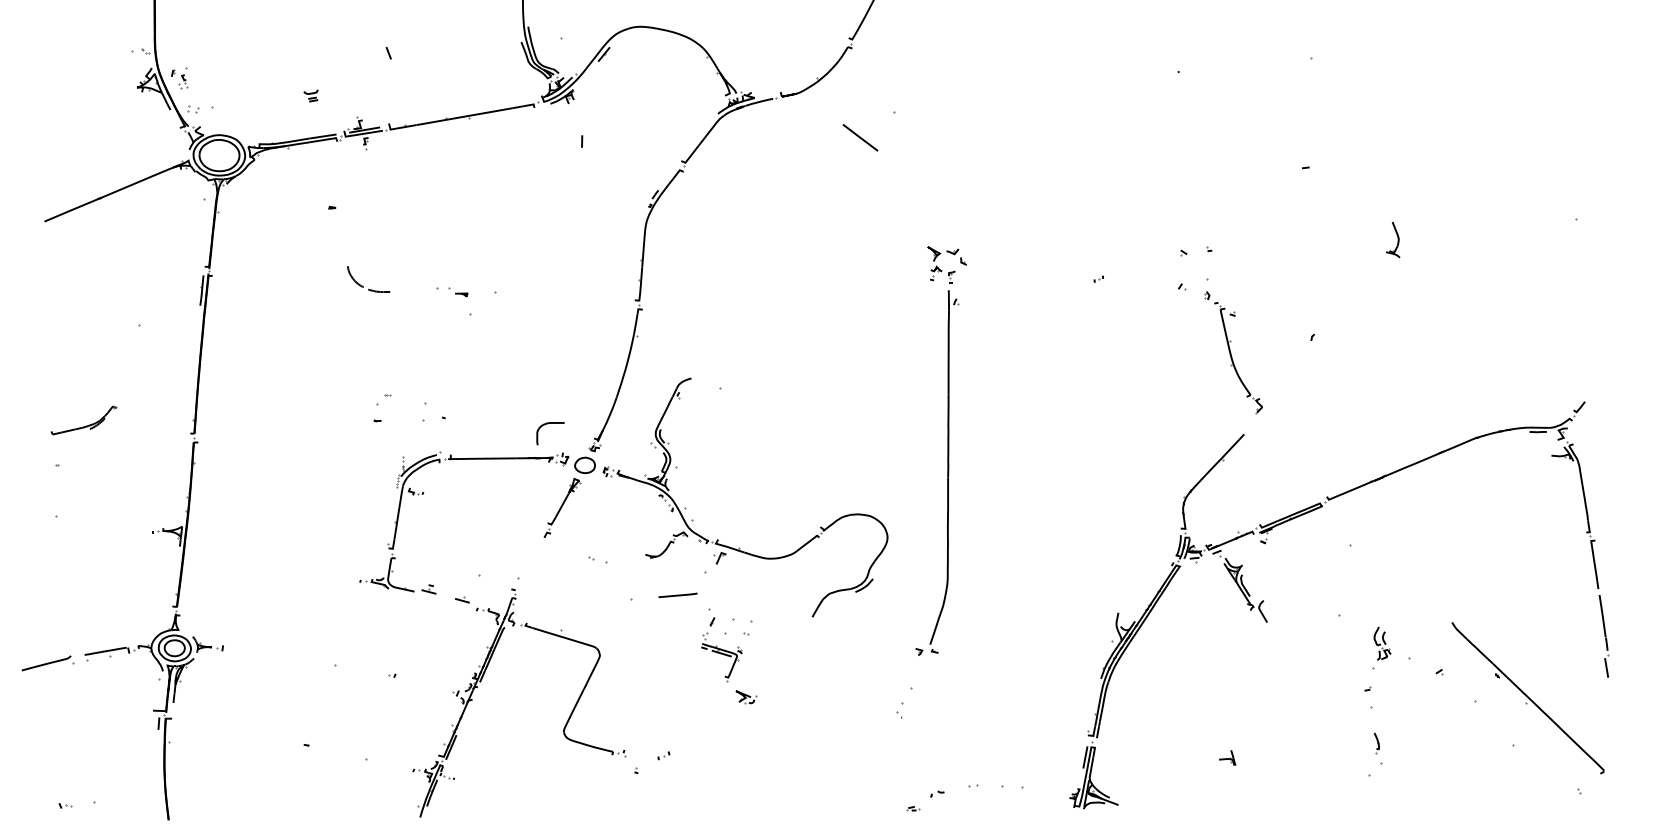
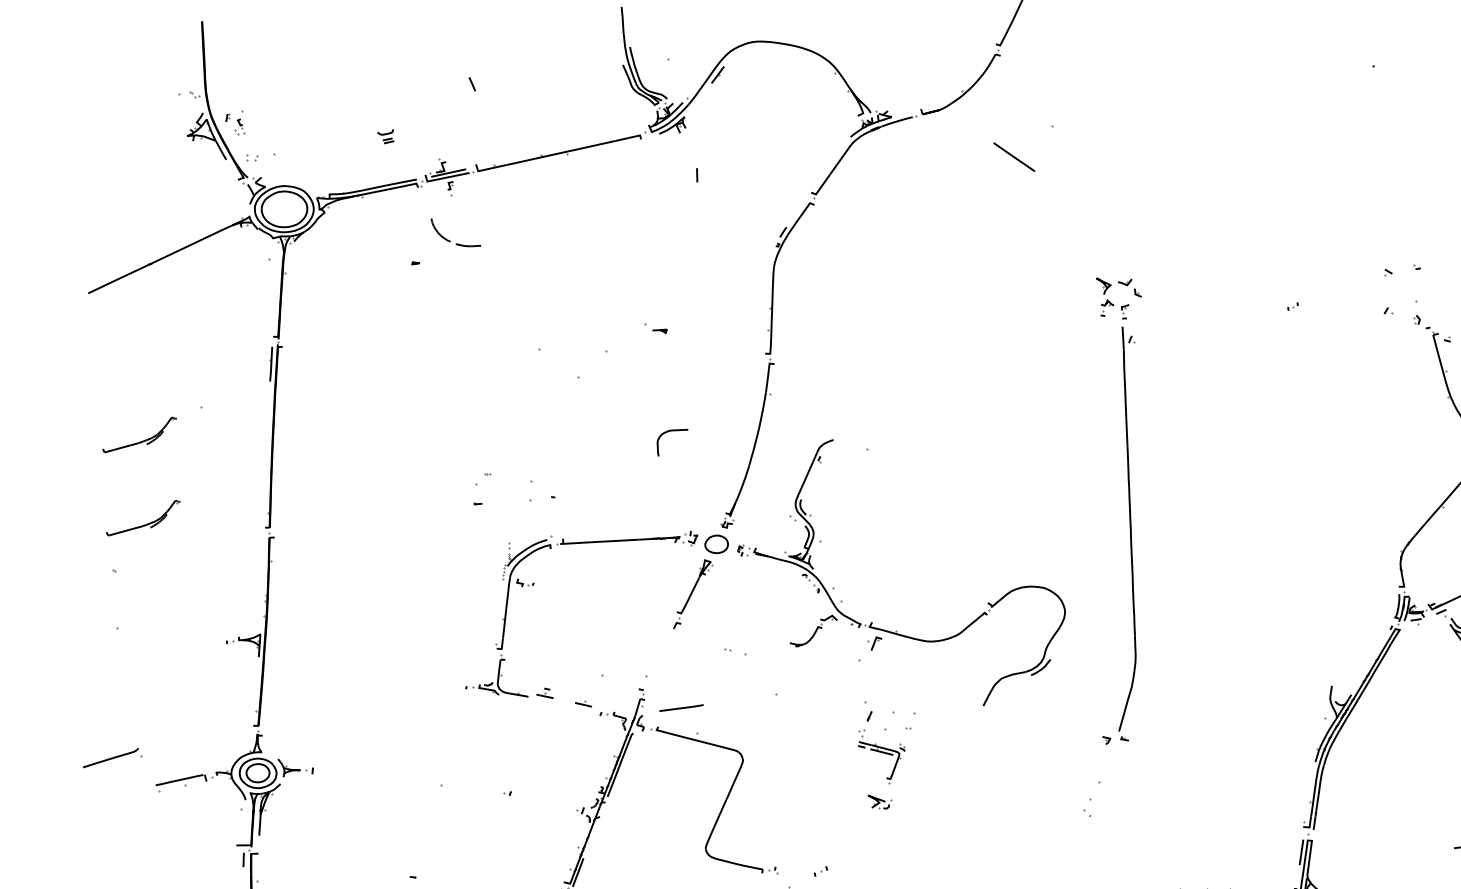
part: (362, 285) -> (449, 239), moved
part: (458, 292) -> (656, 328), moved
part: (83, 347) -> (139, 434), added
curve: (548, 424) -> (669, 432), moved
line: (677, 595) -> (680, 708), moved
part: (47, 663) -> (112, 758), moved
part: (746, 697) -> (880, 802), moved

